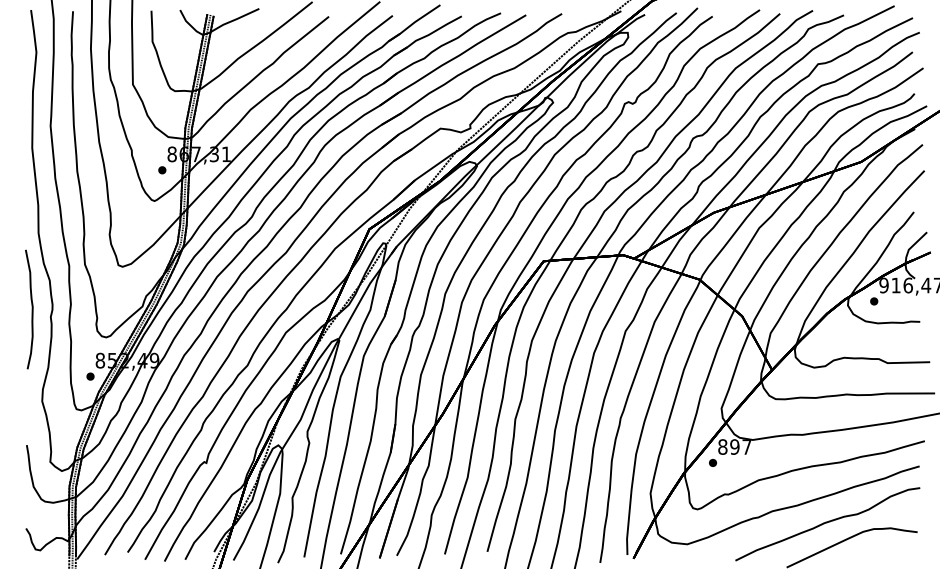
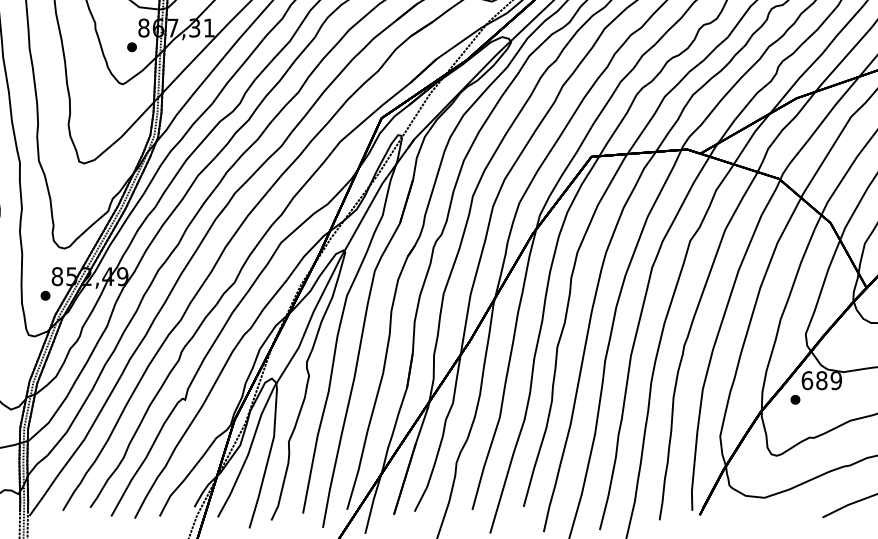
text: (734, 446) -> (821, 379), 897 -> 689

